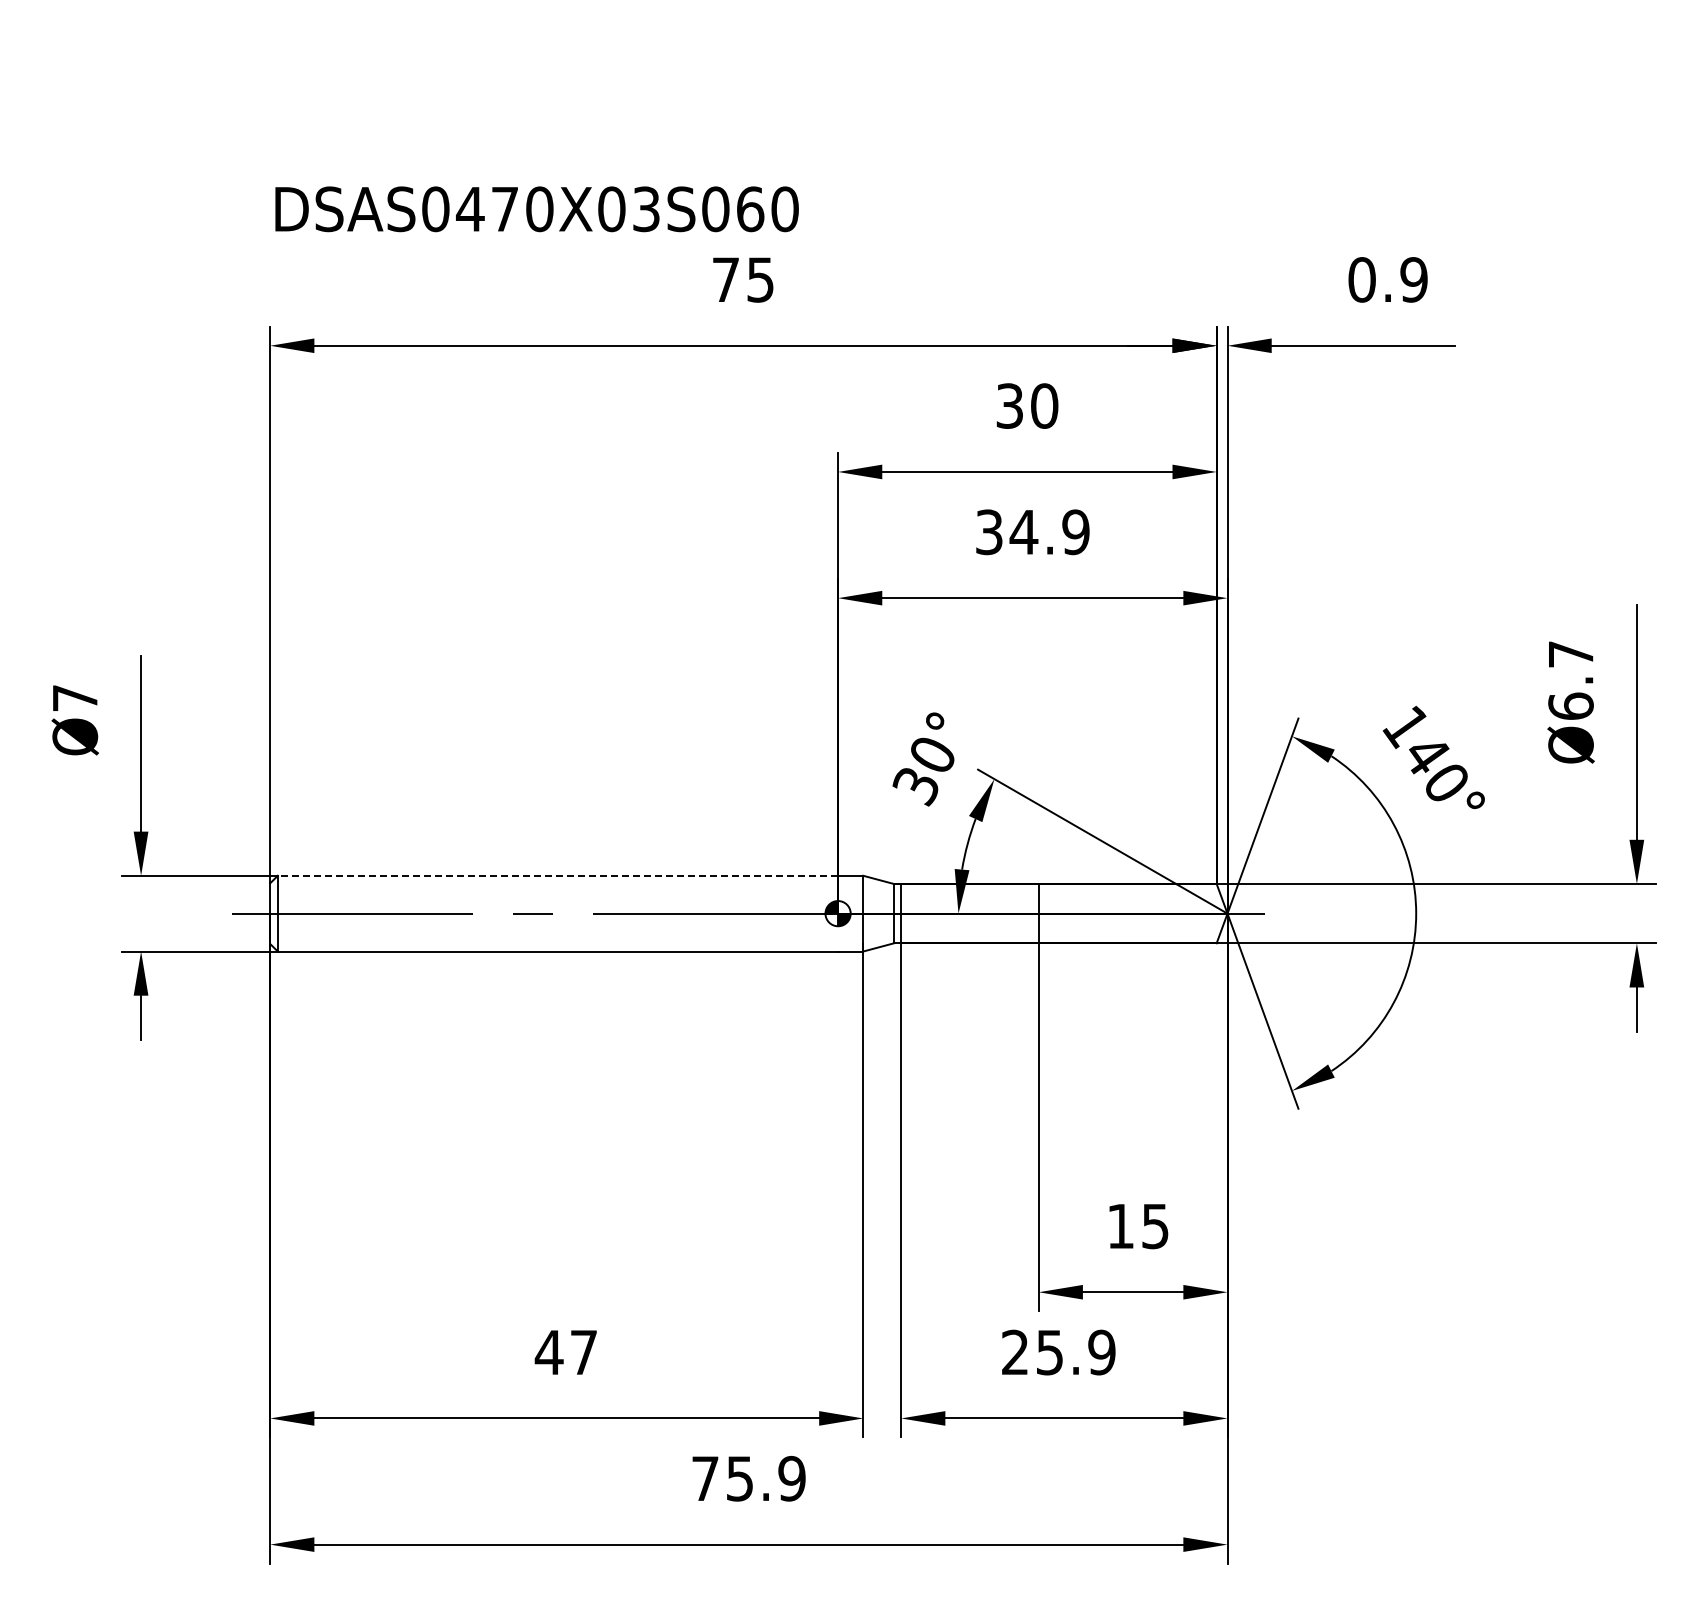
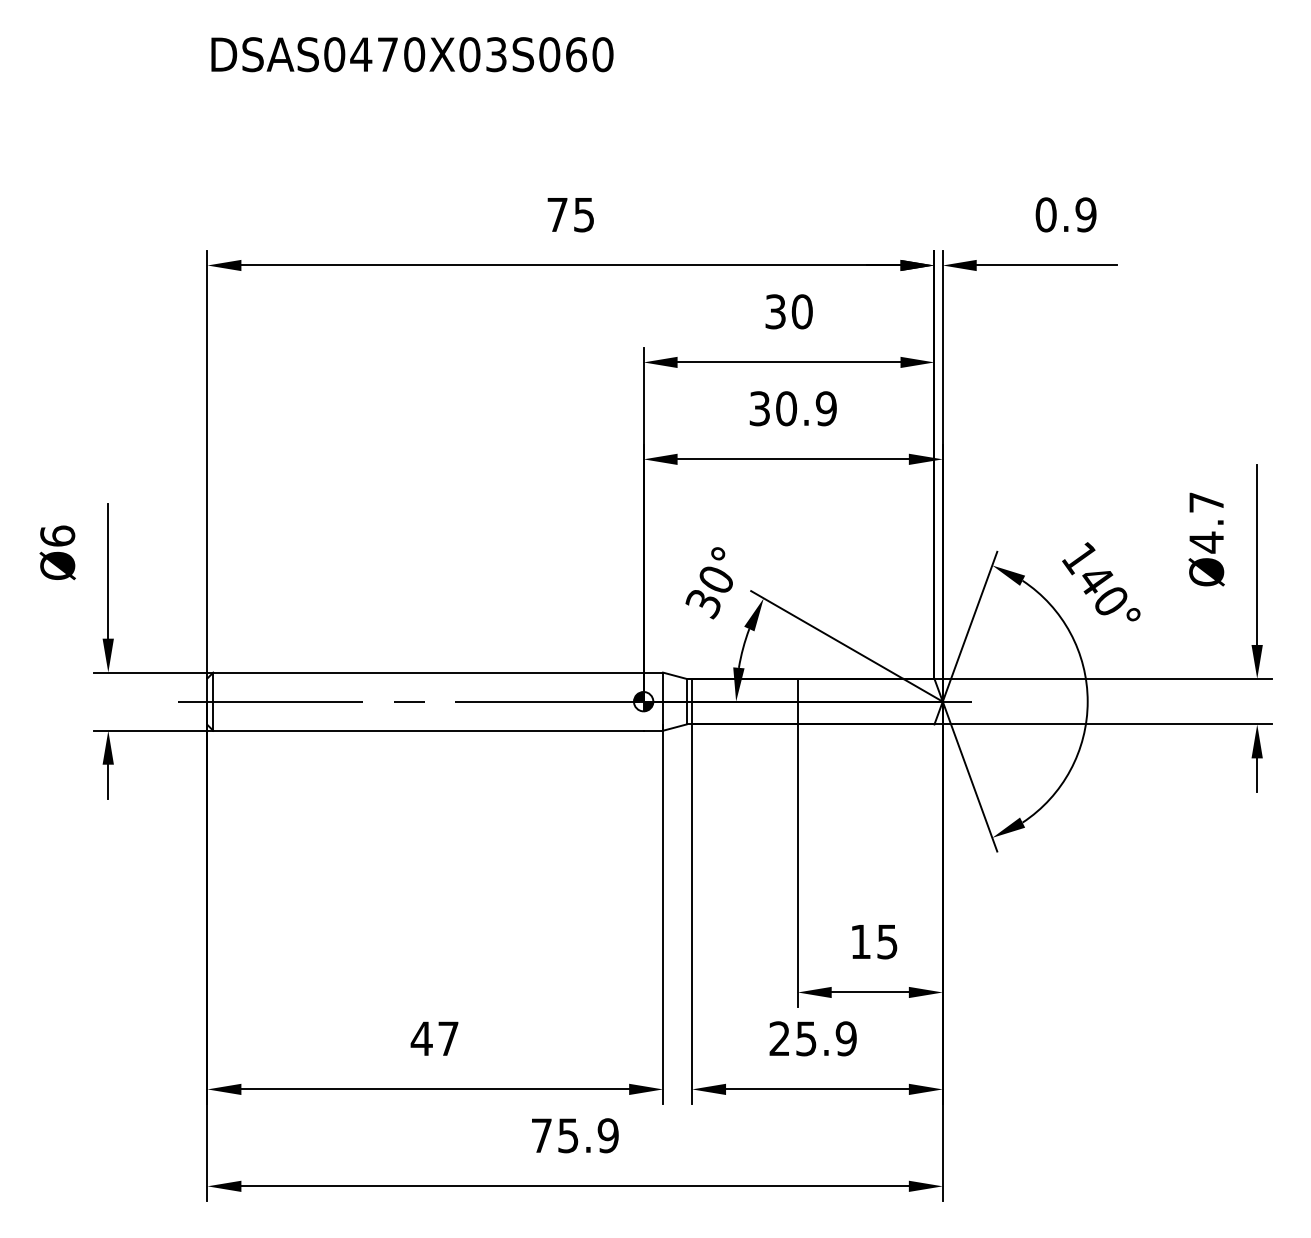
text: (536, 209) -> (412, 54), moved
text: (1023, 532) -> (786, 408), 34.9 -> 30.9
text: (75, 697) -> (57, 535), Ø7 -> Ø6
text: (1570, 706) -> (1206, 542), Ø6.7 -> Ø4.7
line: (557, 875) -> (428, 672), dashed -> solid

